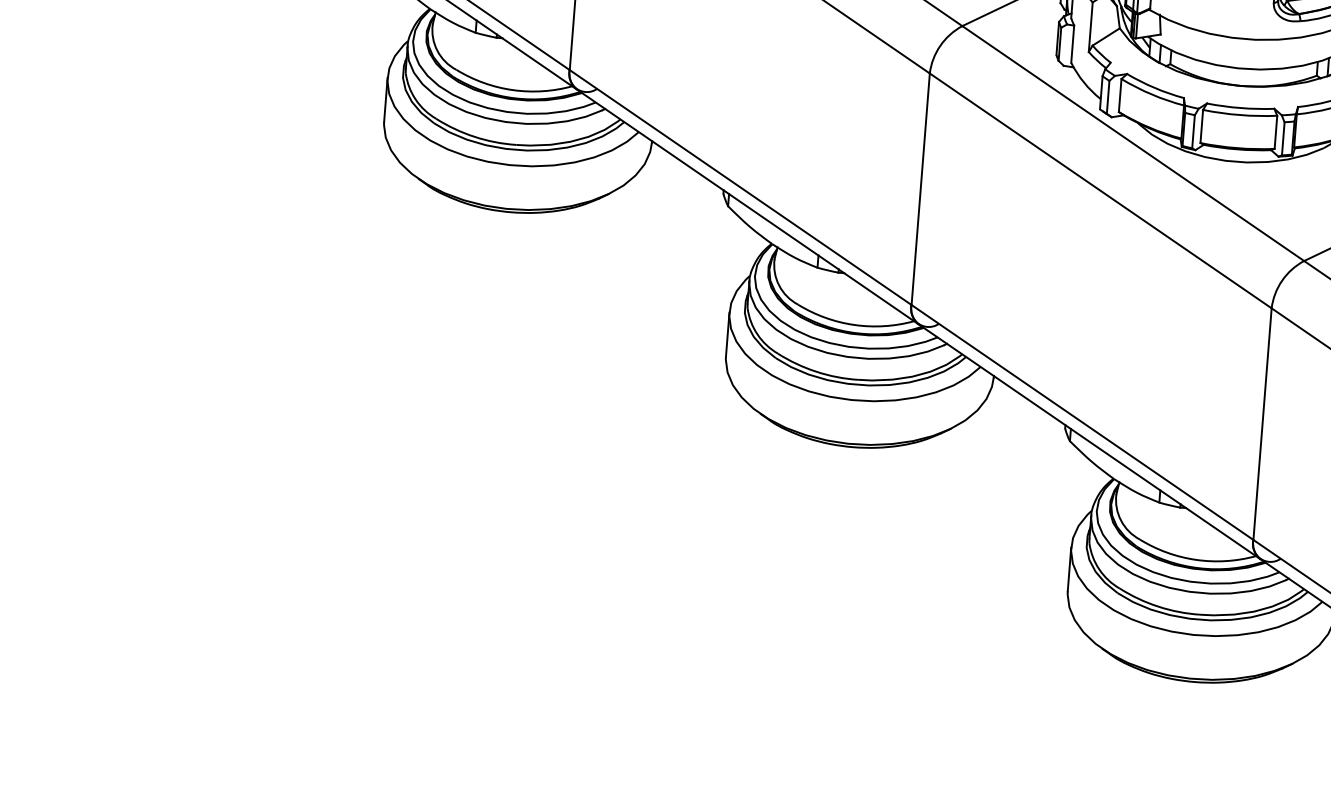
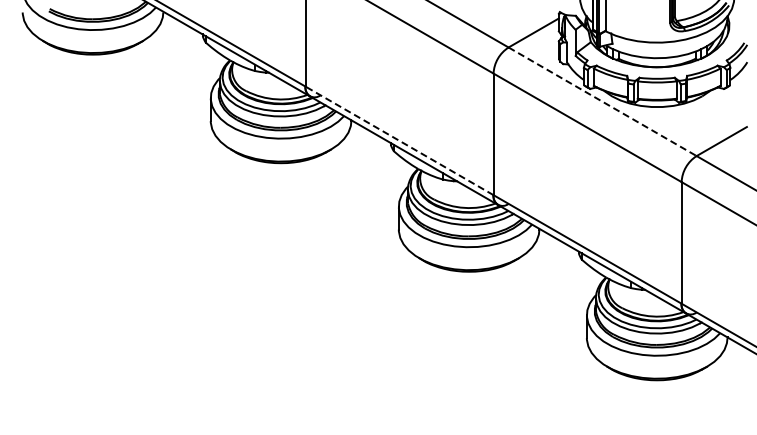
line: (1133, 142) -> (602, 101), solid -> dashed
line: (740, 186) -> (399, 140), solid -> dashed

